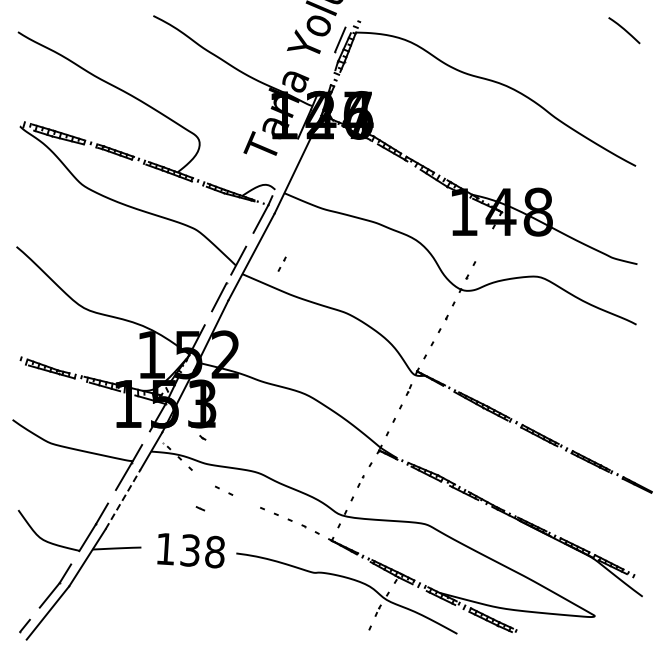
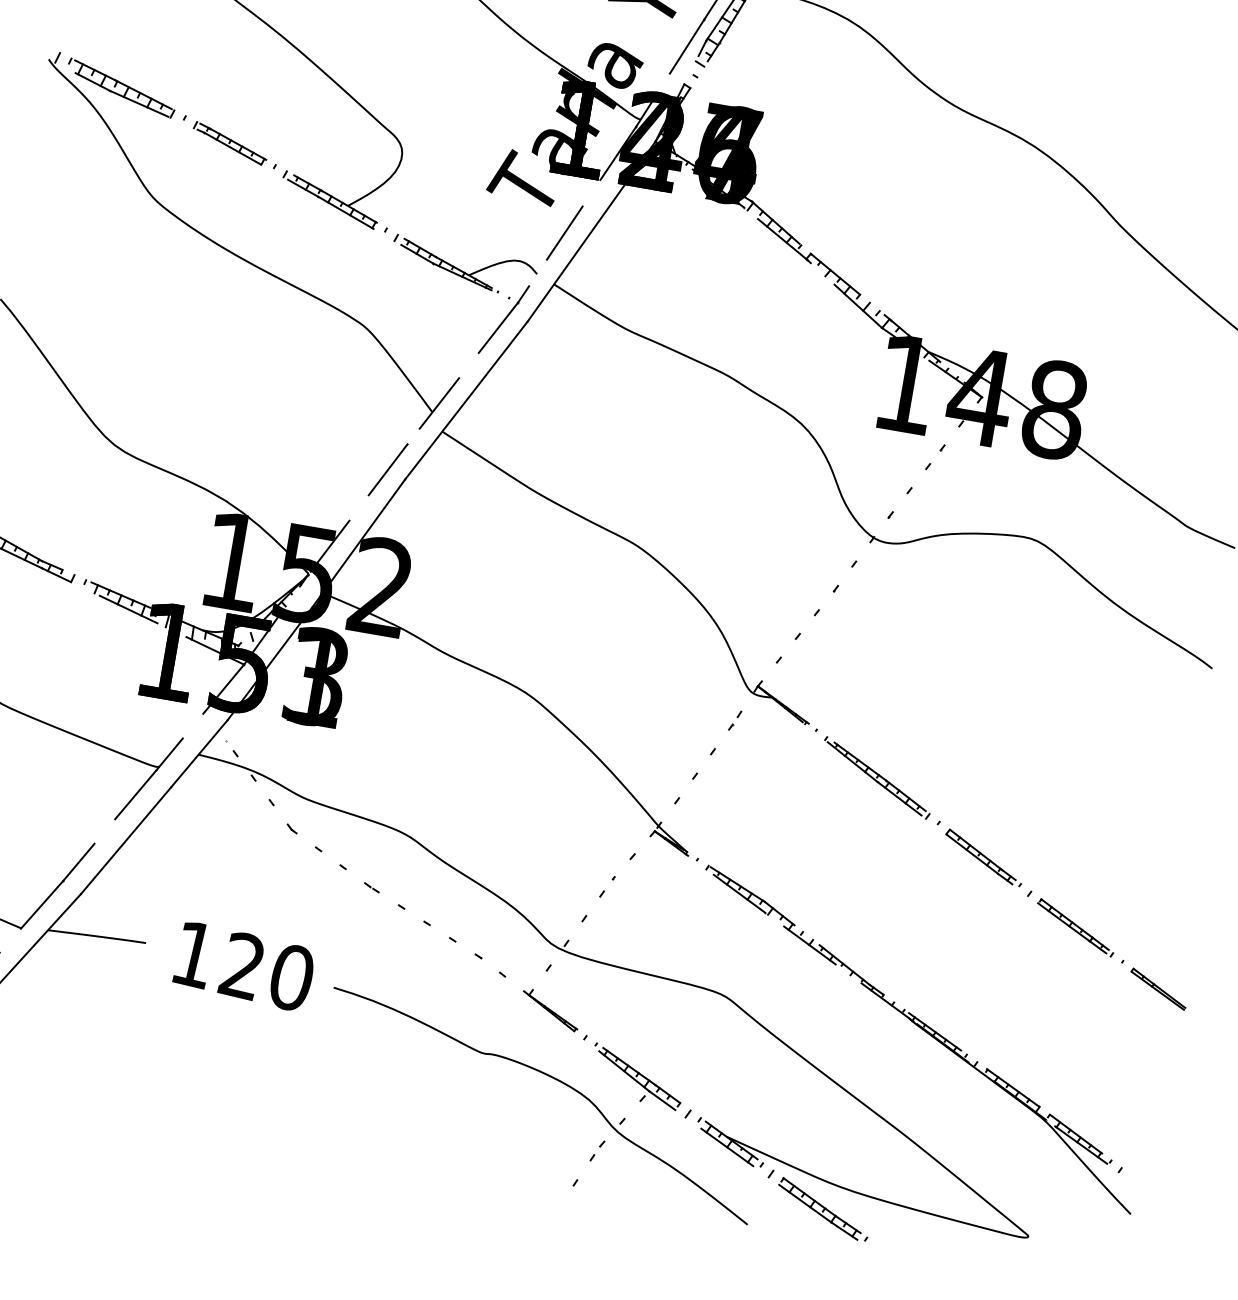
line: (328, 66) -> (685, 46), added
line: (284, 167) -> (563, 233), added
part: (281, 263) -> (934, 455), moved
part: (202, 437) -> (291, 828), moved
line: (123, 499) -> (126, 840), dashed -> solid
part: (200, 508) -> (371, 887), moved
text: (202, 551) -> (266, 972), 138 -> 120

